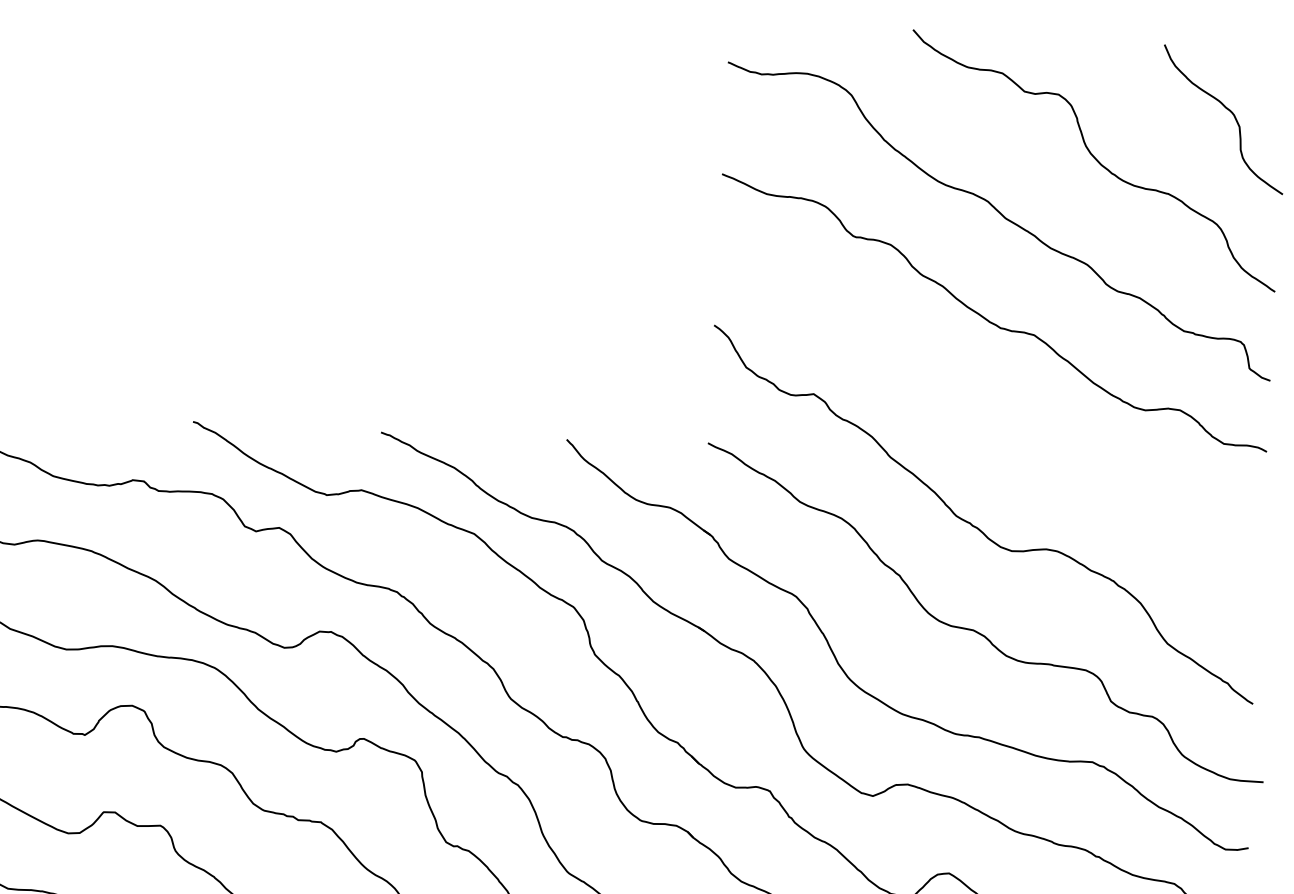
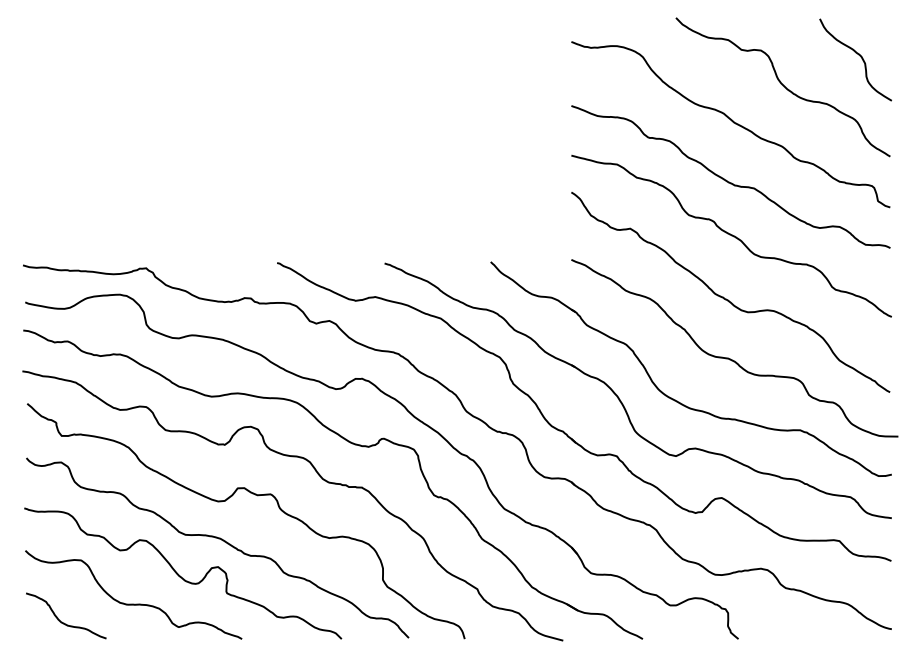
curve: (990, 417) -> (731, 236), added

